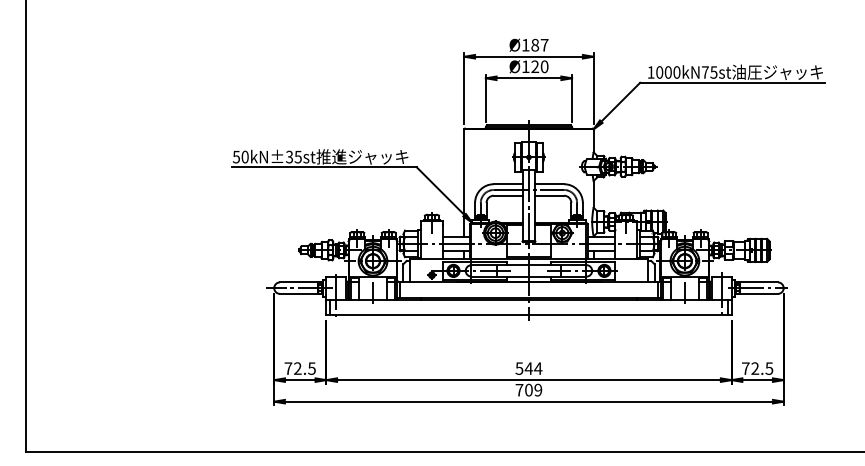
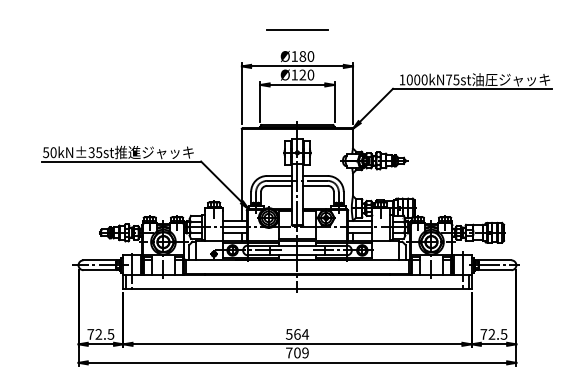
line: (528, 13) -> (297, 29), added
text: (544, 44) -> (310, 55), Ø187 -> Ø180
text: (528, 368) -> (297, 334), 544 -> 564

